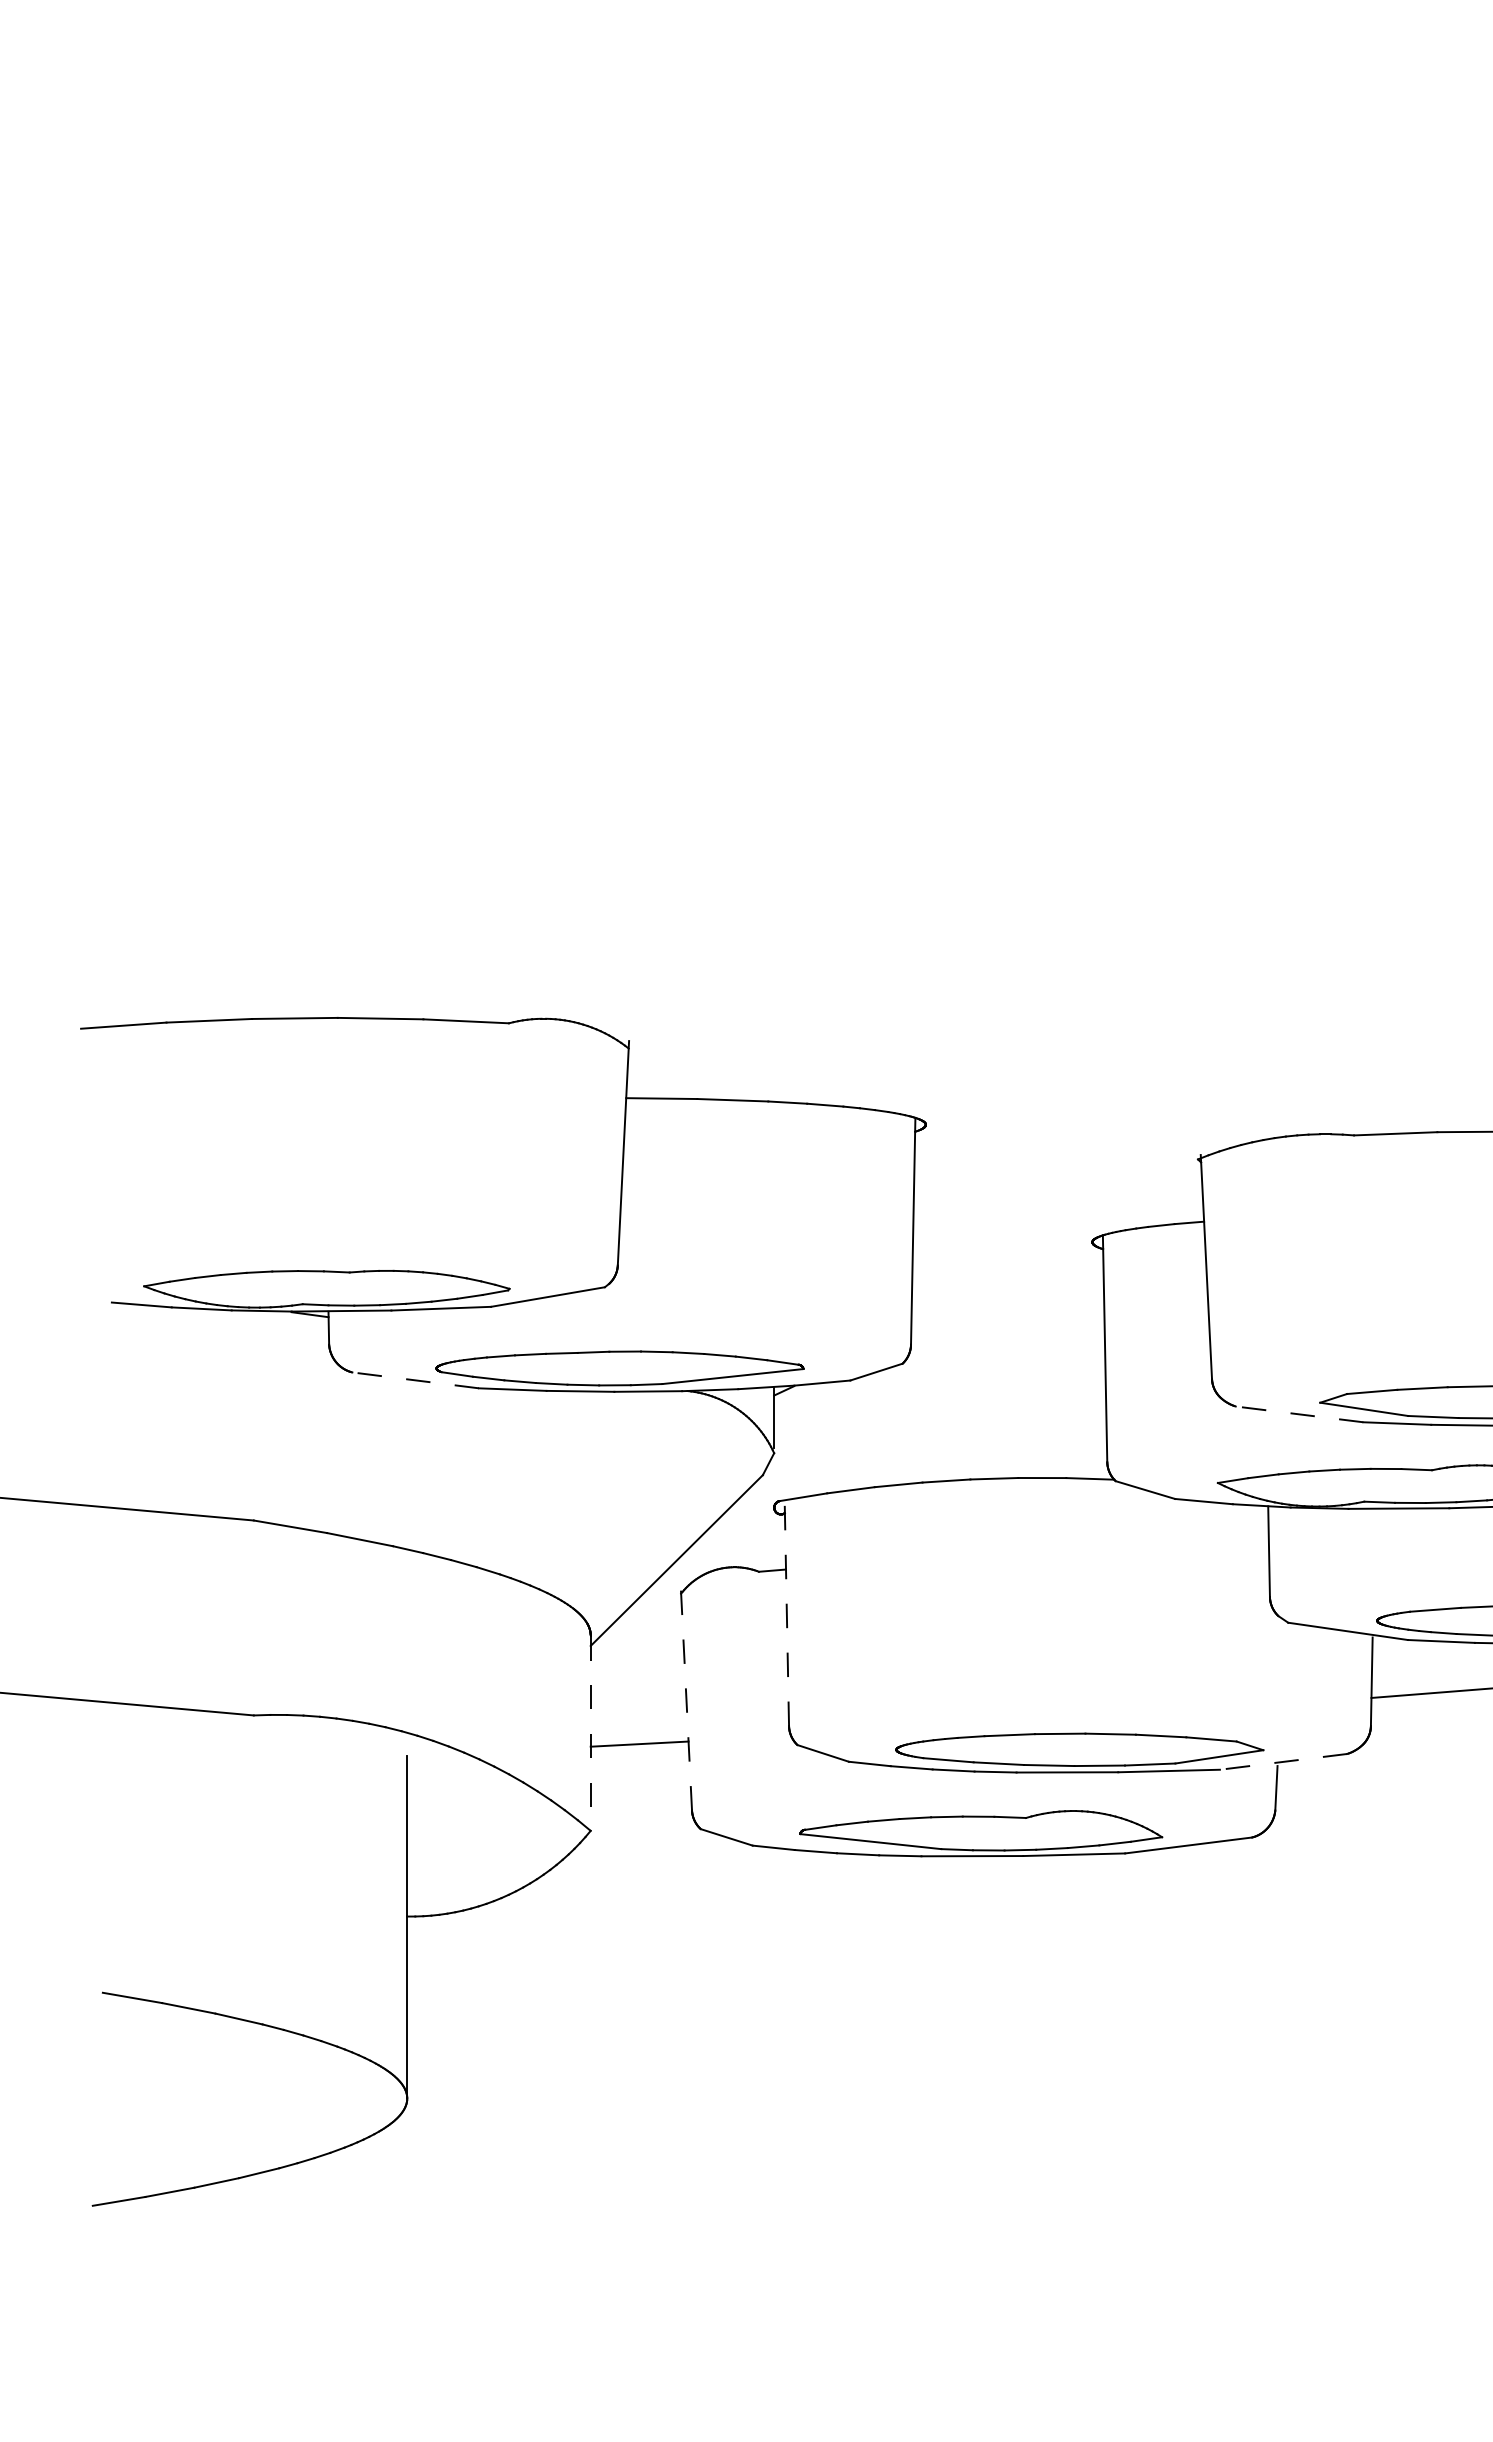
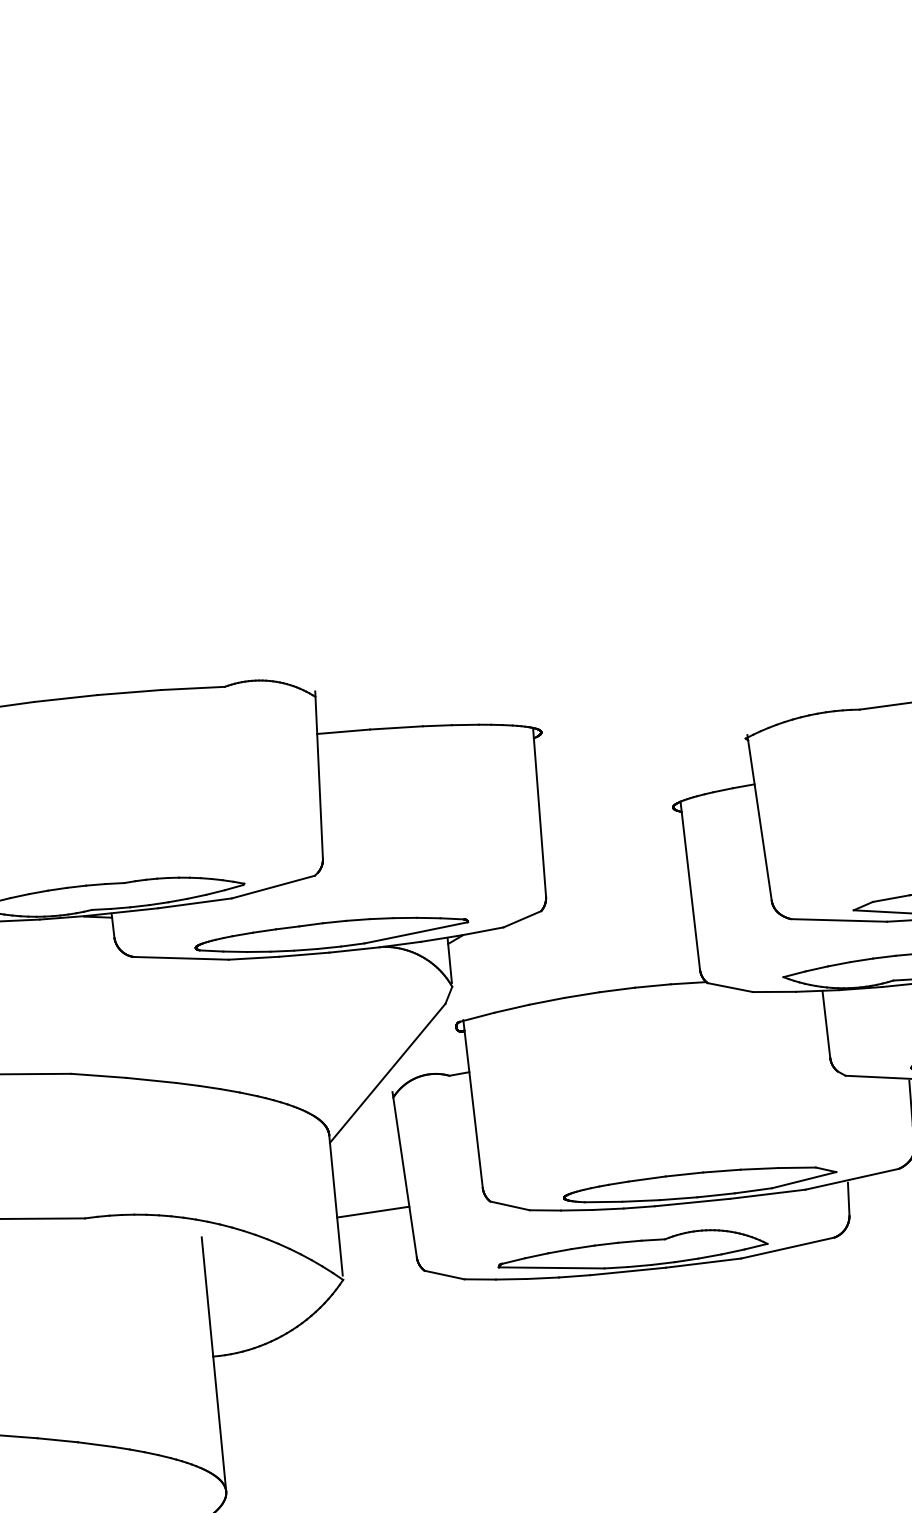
line: (415, 1380) -> (181, 958), dashed -> solid
line: (1299, 1414) -> (839, 920), dashed -> solid
line: (786, 1612) -> (472, 1104), dashed -> solid
line: (686, 1697) -> (404, 1174), dashed -> solid
line: (590, 1731) -> (335, 1206), dashed -> solid
line: (1283, 1761) -> (852, 1179), dashed -> solid

